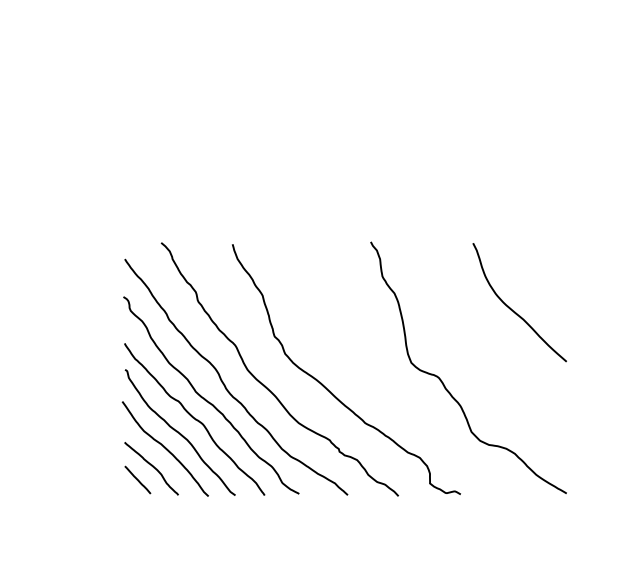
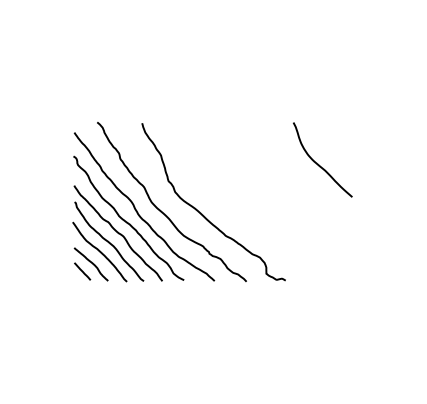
curve: (444, 382) -> (275, 210), removed

